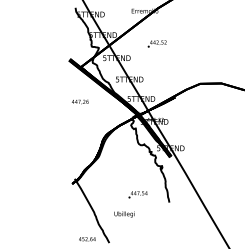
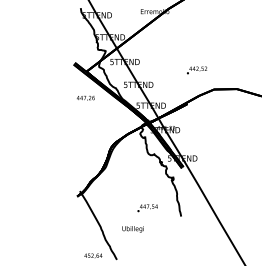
text: (156, 43) -> (196, 69), moved
text: (80, 101) -> (86, 97), moved

